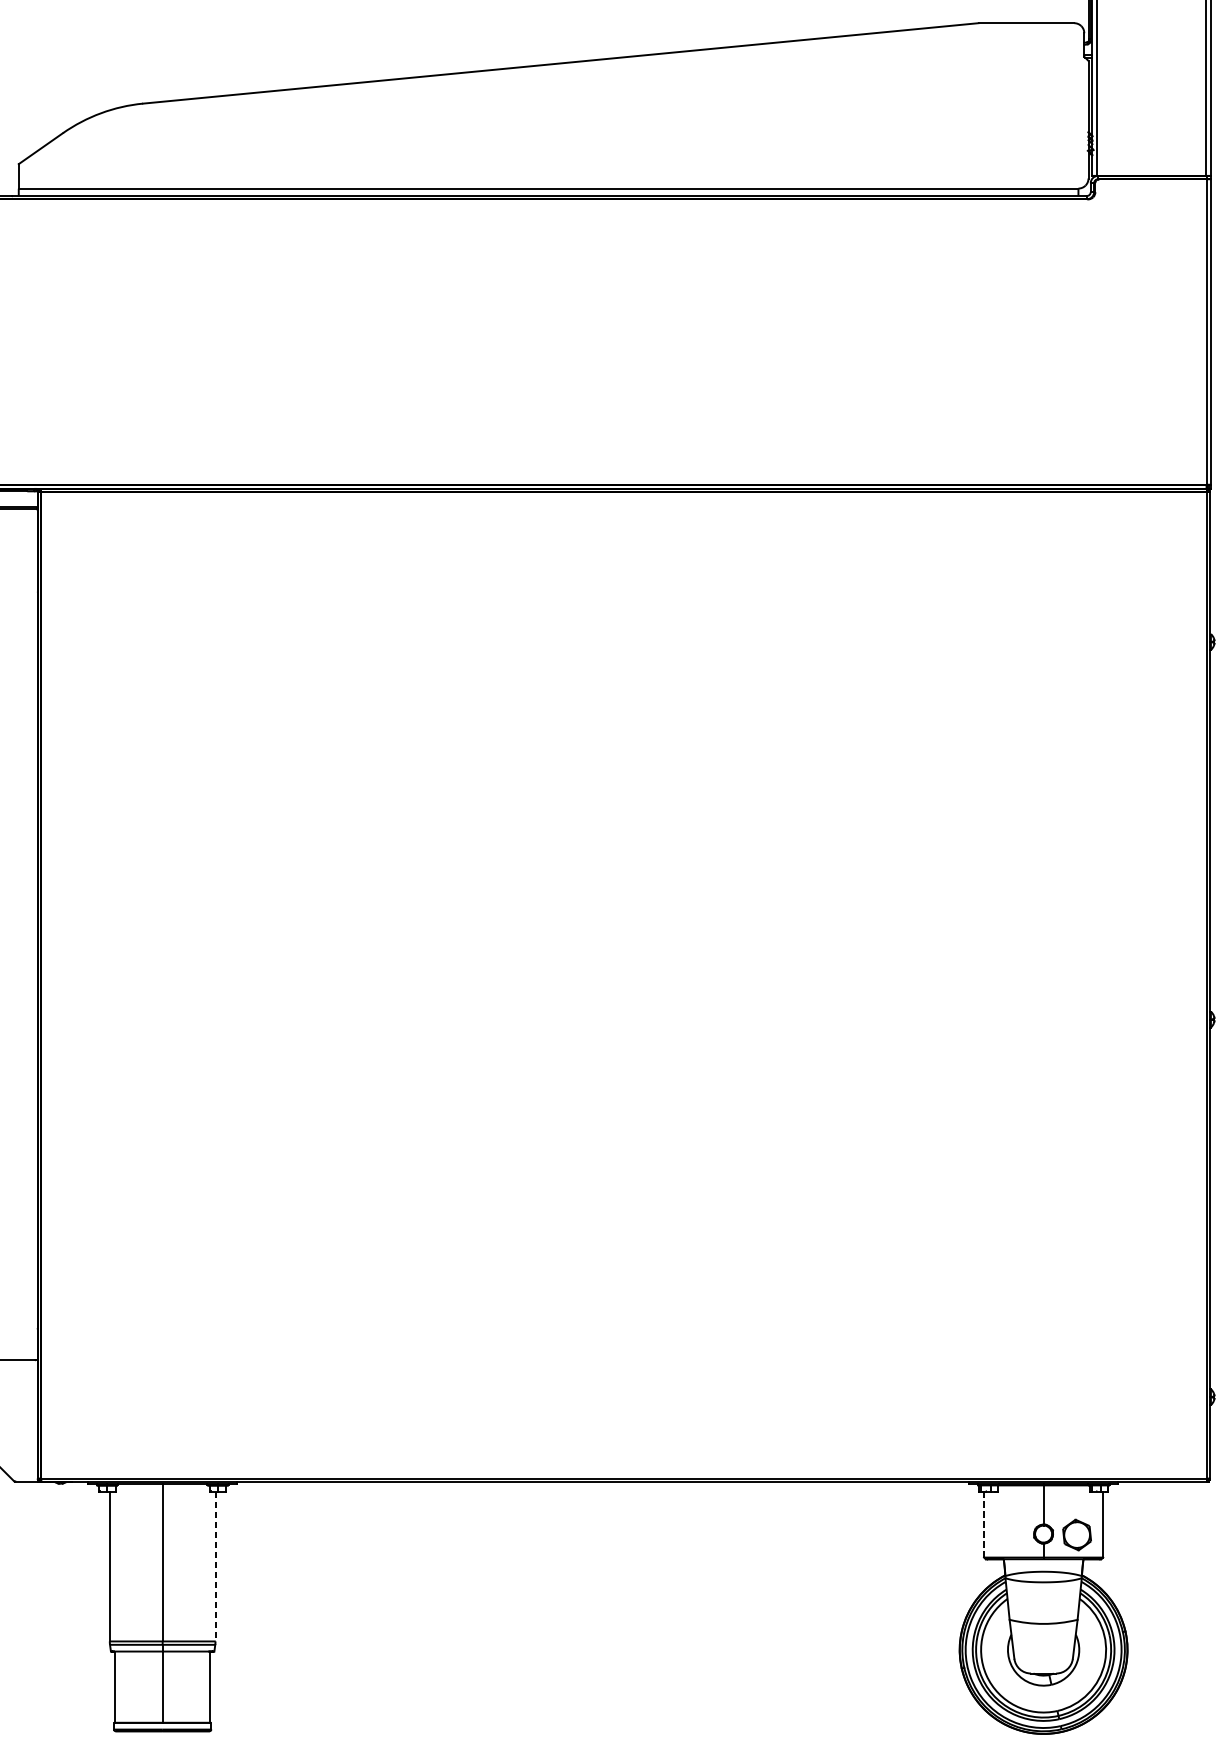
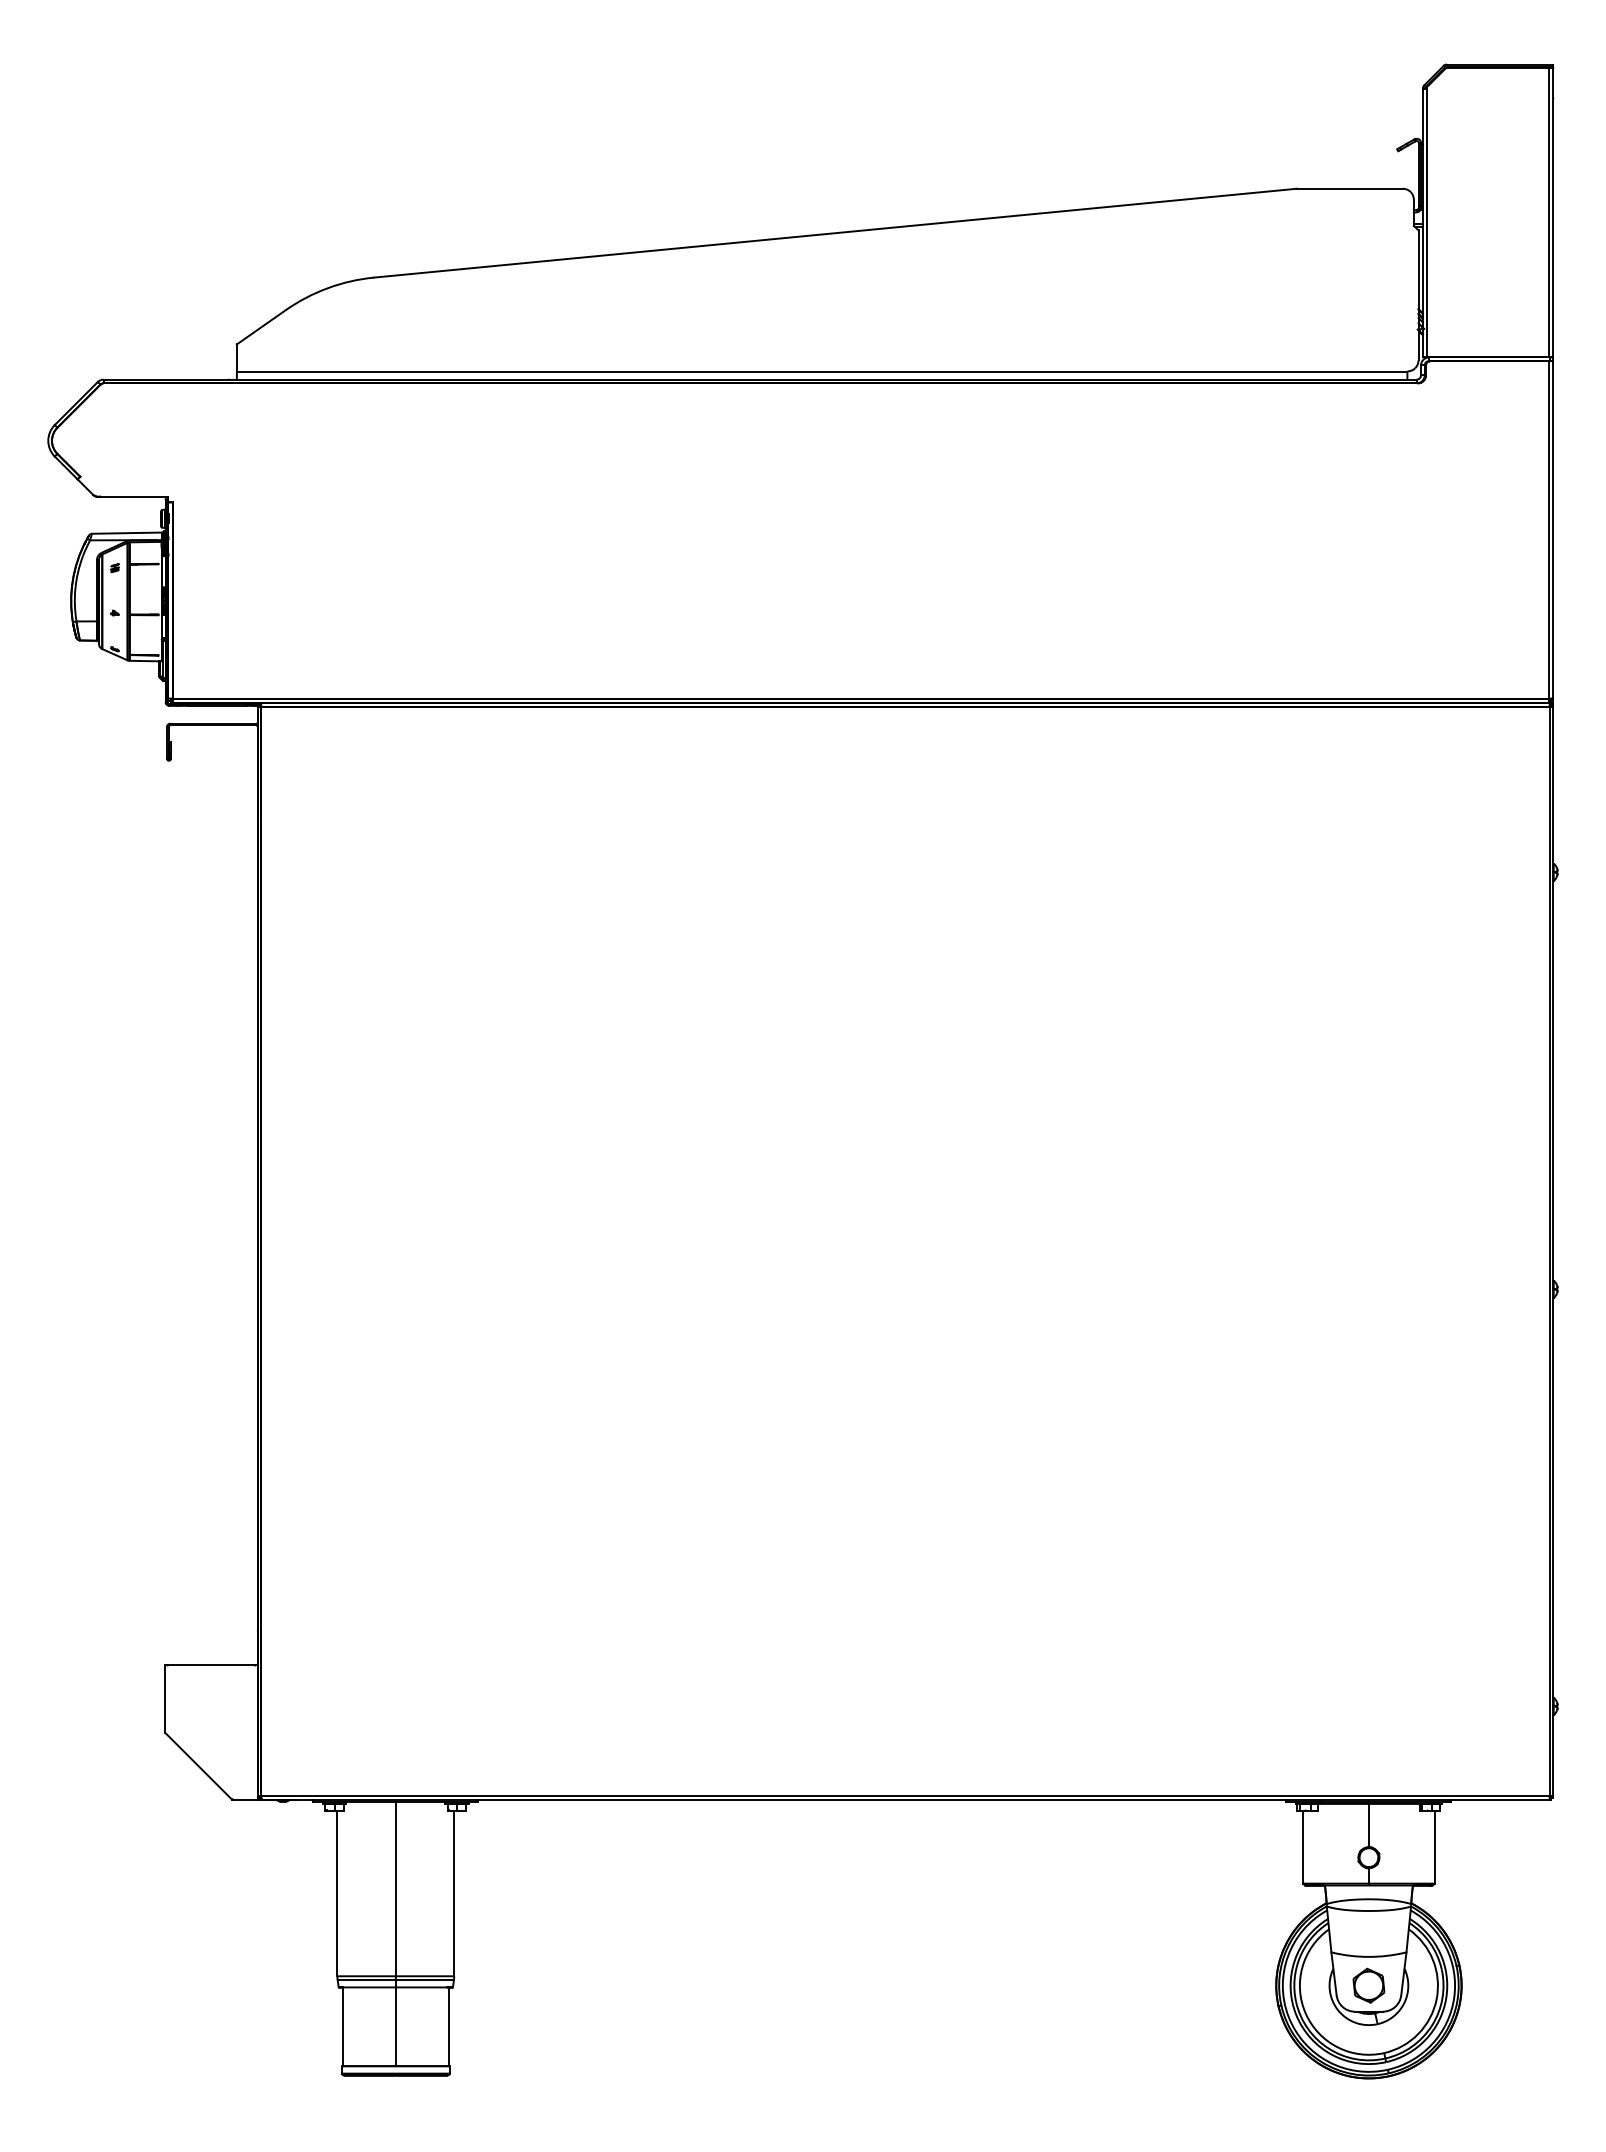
line: (984, 1523) -> (1303, 1846), dashed -> solid
part: (1076, 1534) -> (1368, 1985), moved
line: (215, 1567) -> (454, 1894), dashed -> solid

